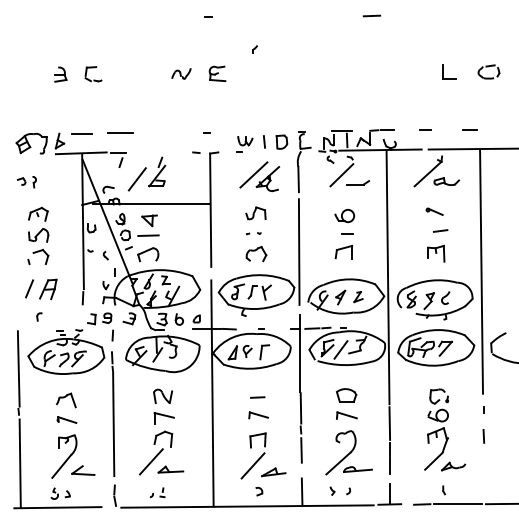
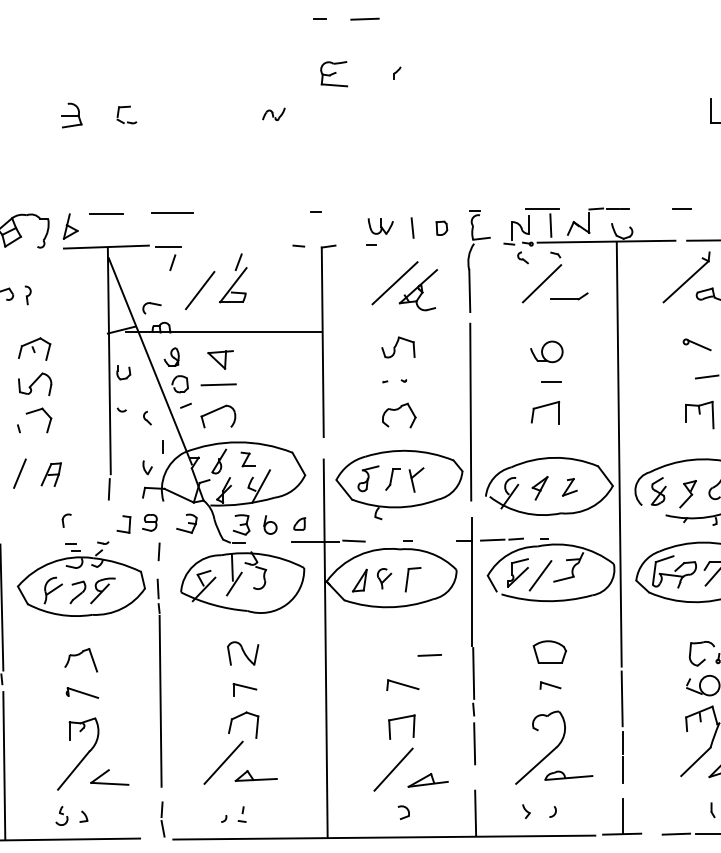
line: (371, 15) -> (364, 18), moved
part: (181, 73) -> (273, 113), size x0.7
part: (217, 73) -> (334, 73), moved
part: (93, 74) -> (126, 115), size x0.7
part: (281, 141) -> (441, 227), size x0.6
part: (48, 289) -> (51, 474), size x0.7
part: (39, 316) -> (66, 519), moved
line: (257, 397) -> (429, 655), moved
part: (346, 415) -> (549, 685), size x0.6
part: (163, 418) -> (243, 690), size x0.7

